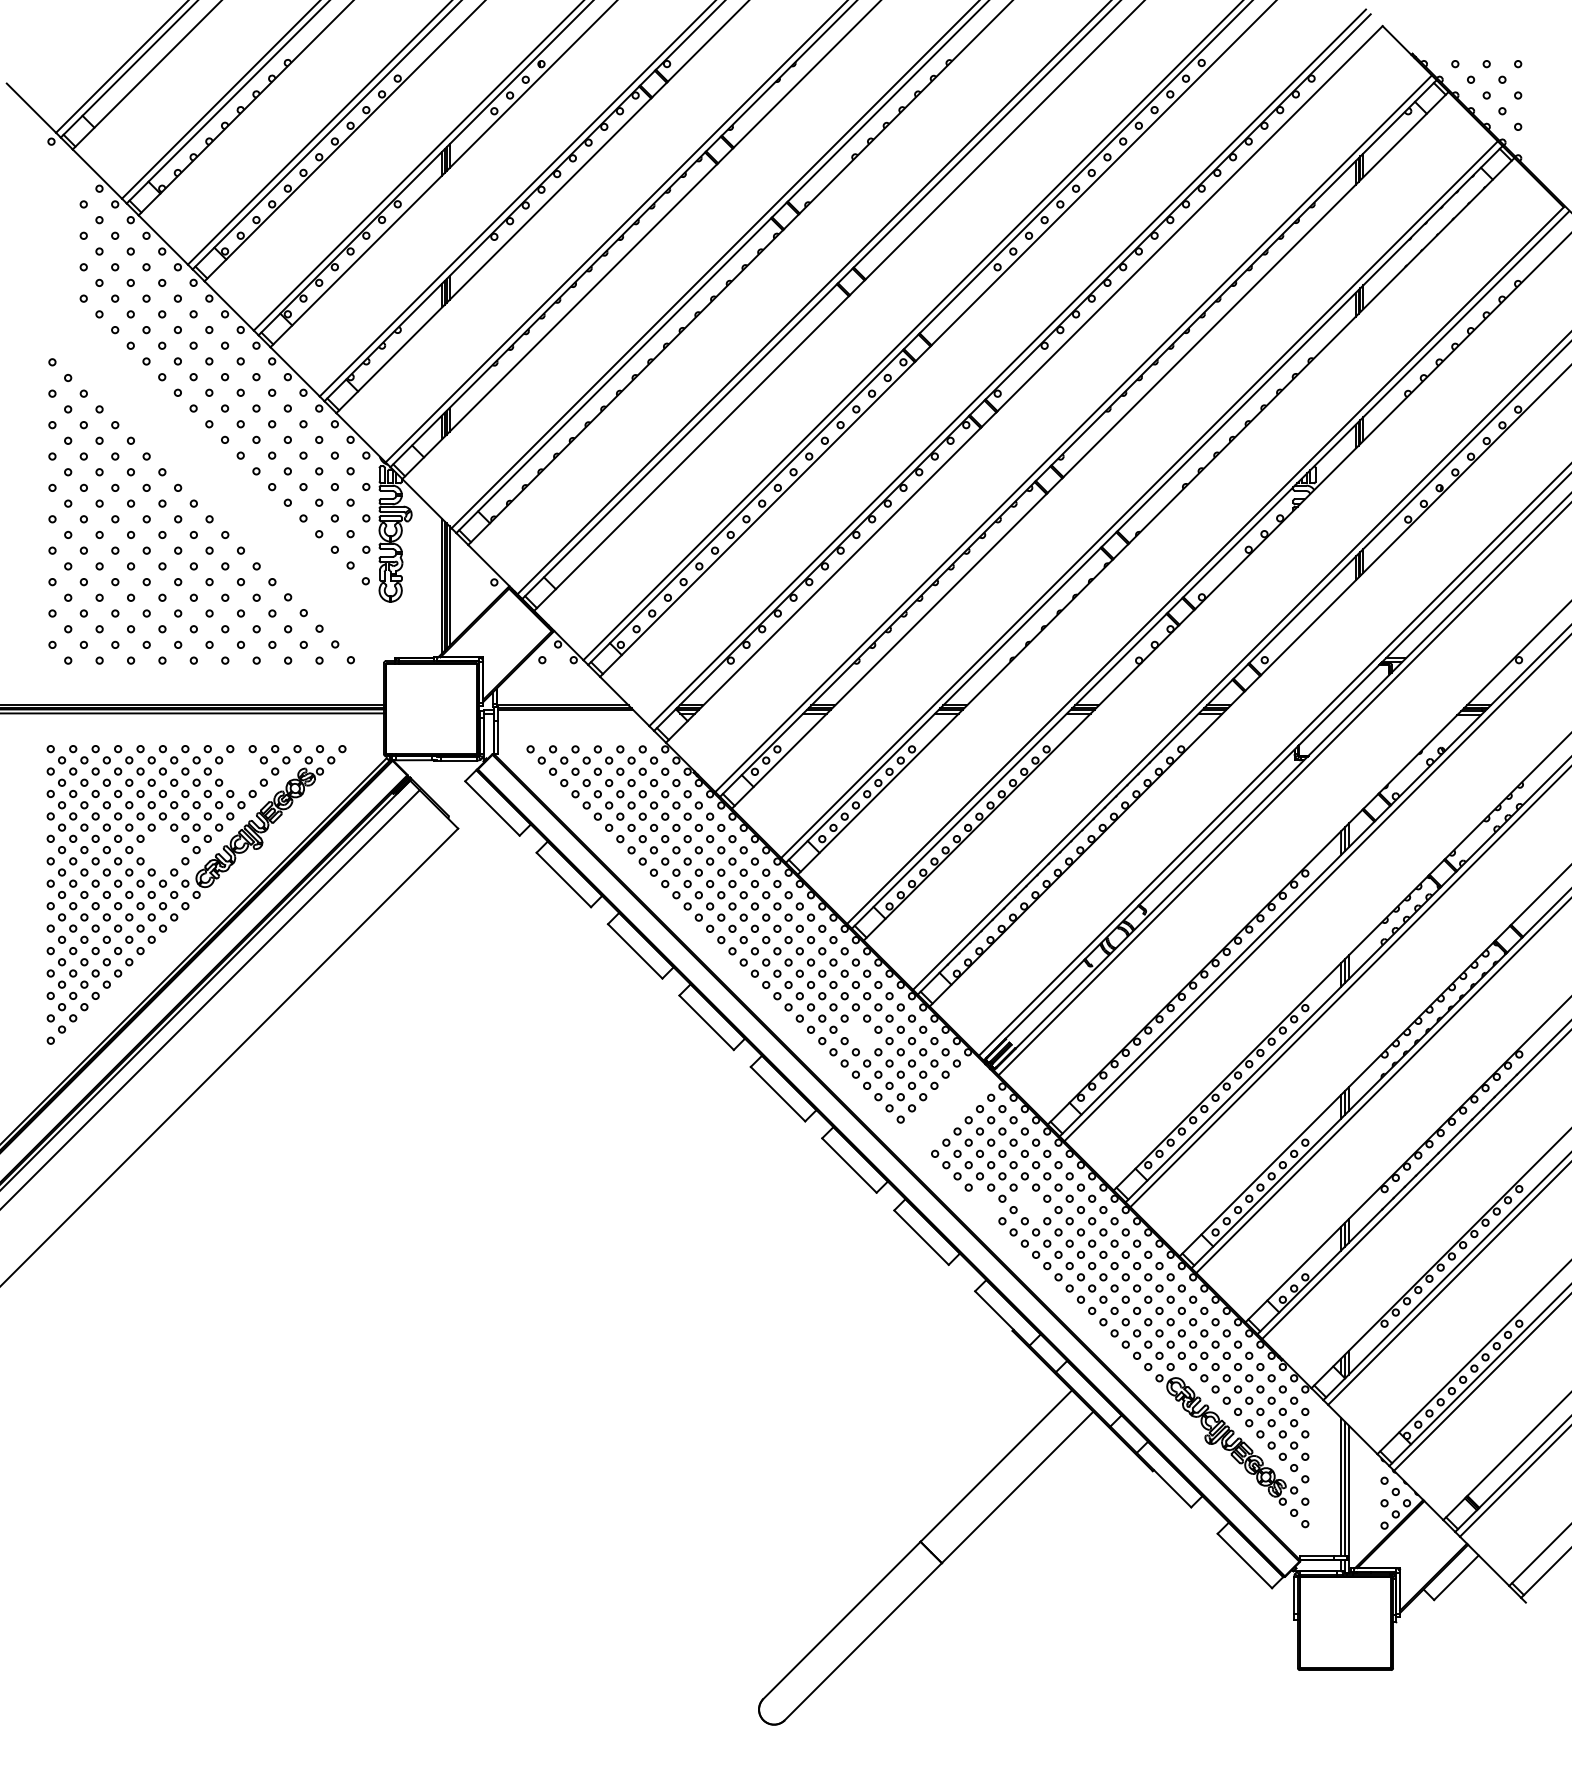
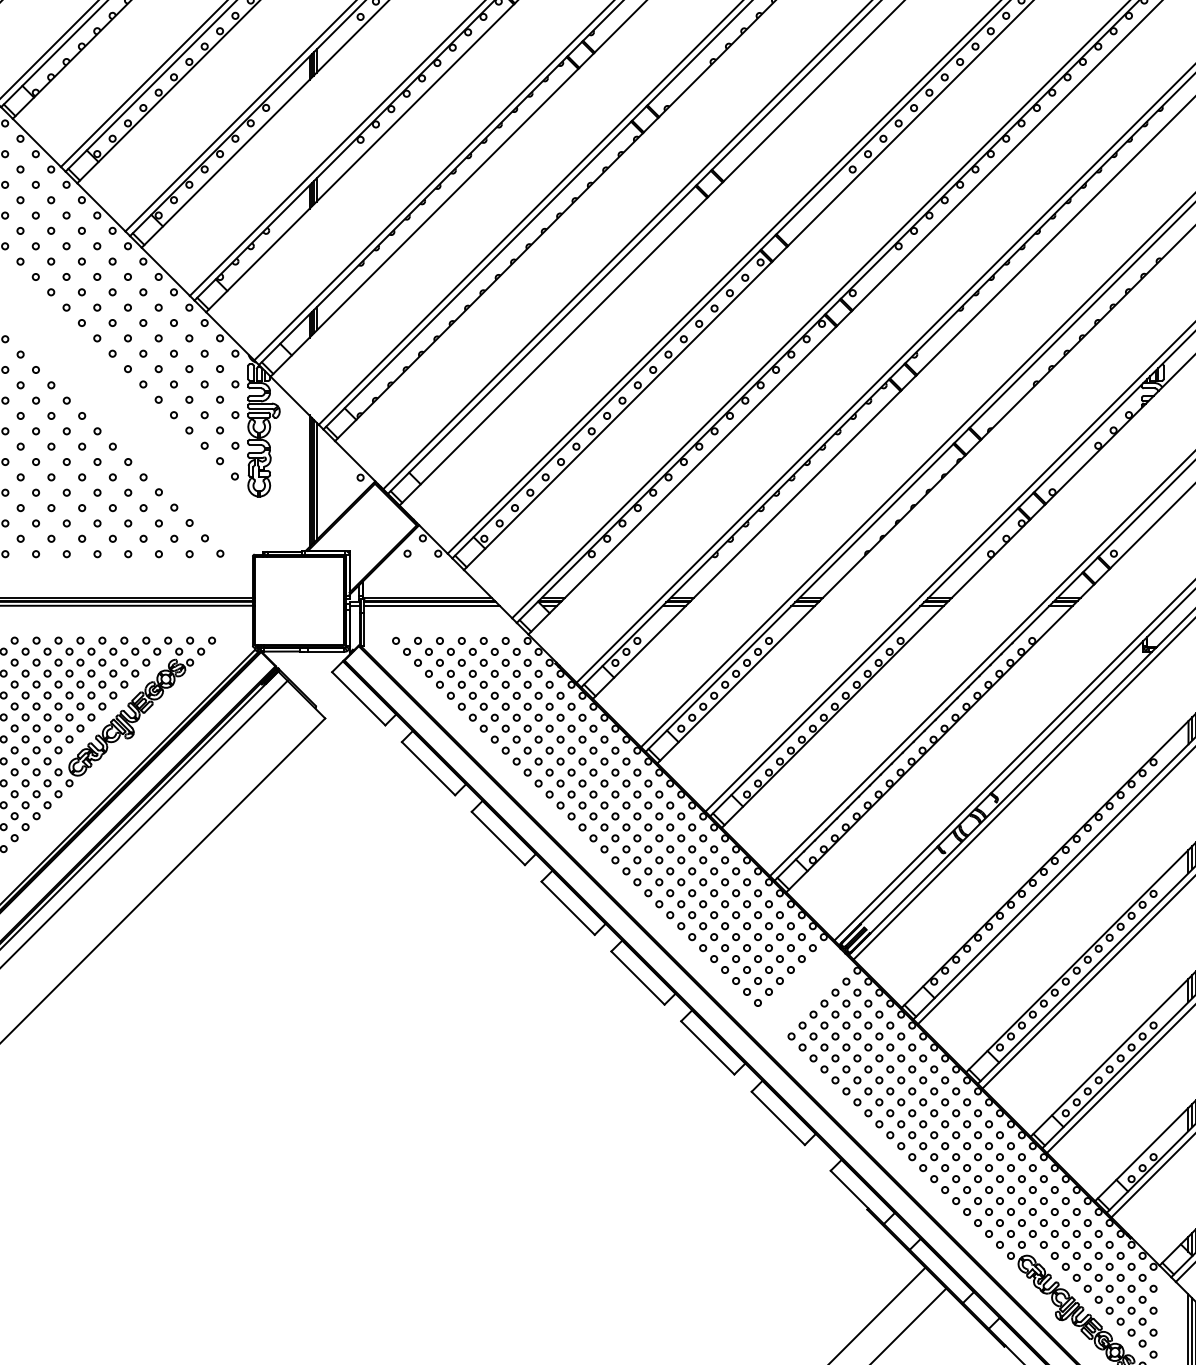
line: (567, 713) -> (432, 605), added
part: (241, 764) -> (113, 655), added
part: (162, 842) -> (36, 731), added
part: (861, 1035) -> (719, 920), added
part: (985, 1204) -> (840, 1085), added
part: (1030, 1204) -> (884, 1085), added

